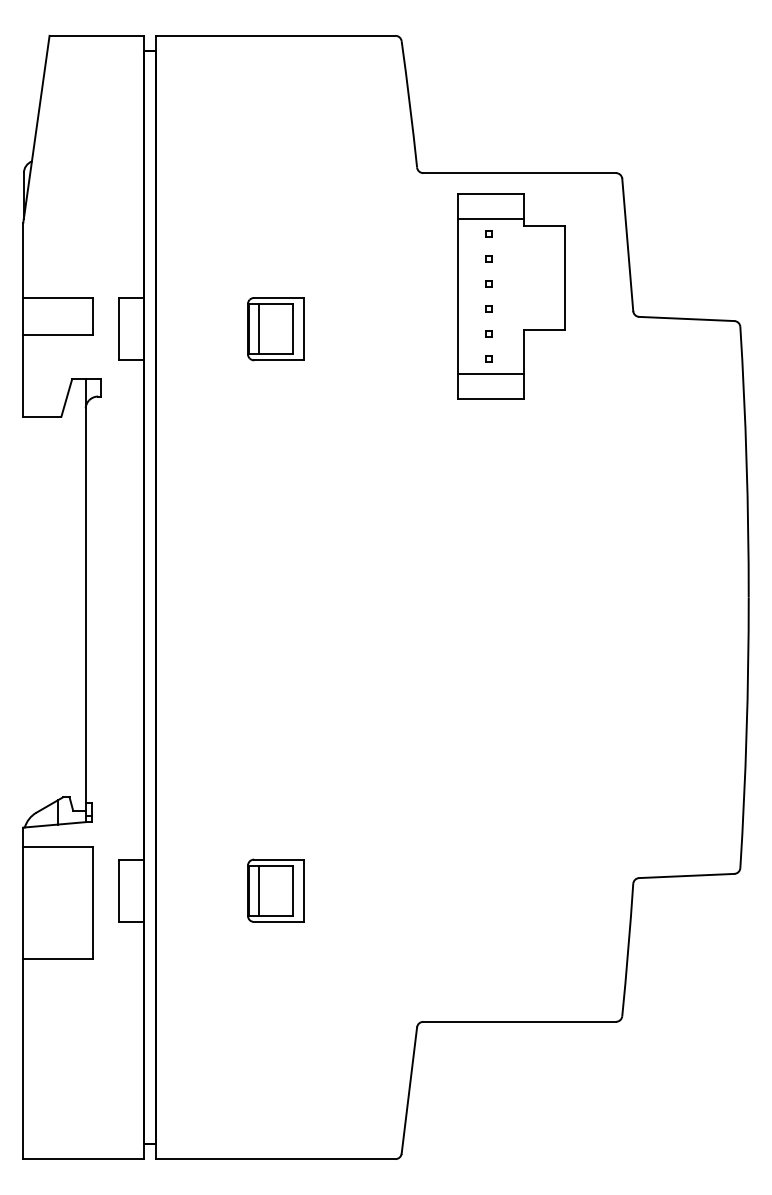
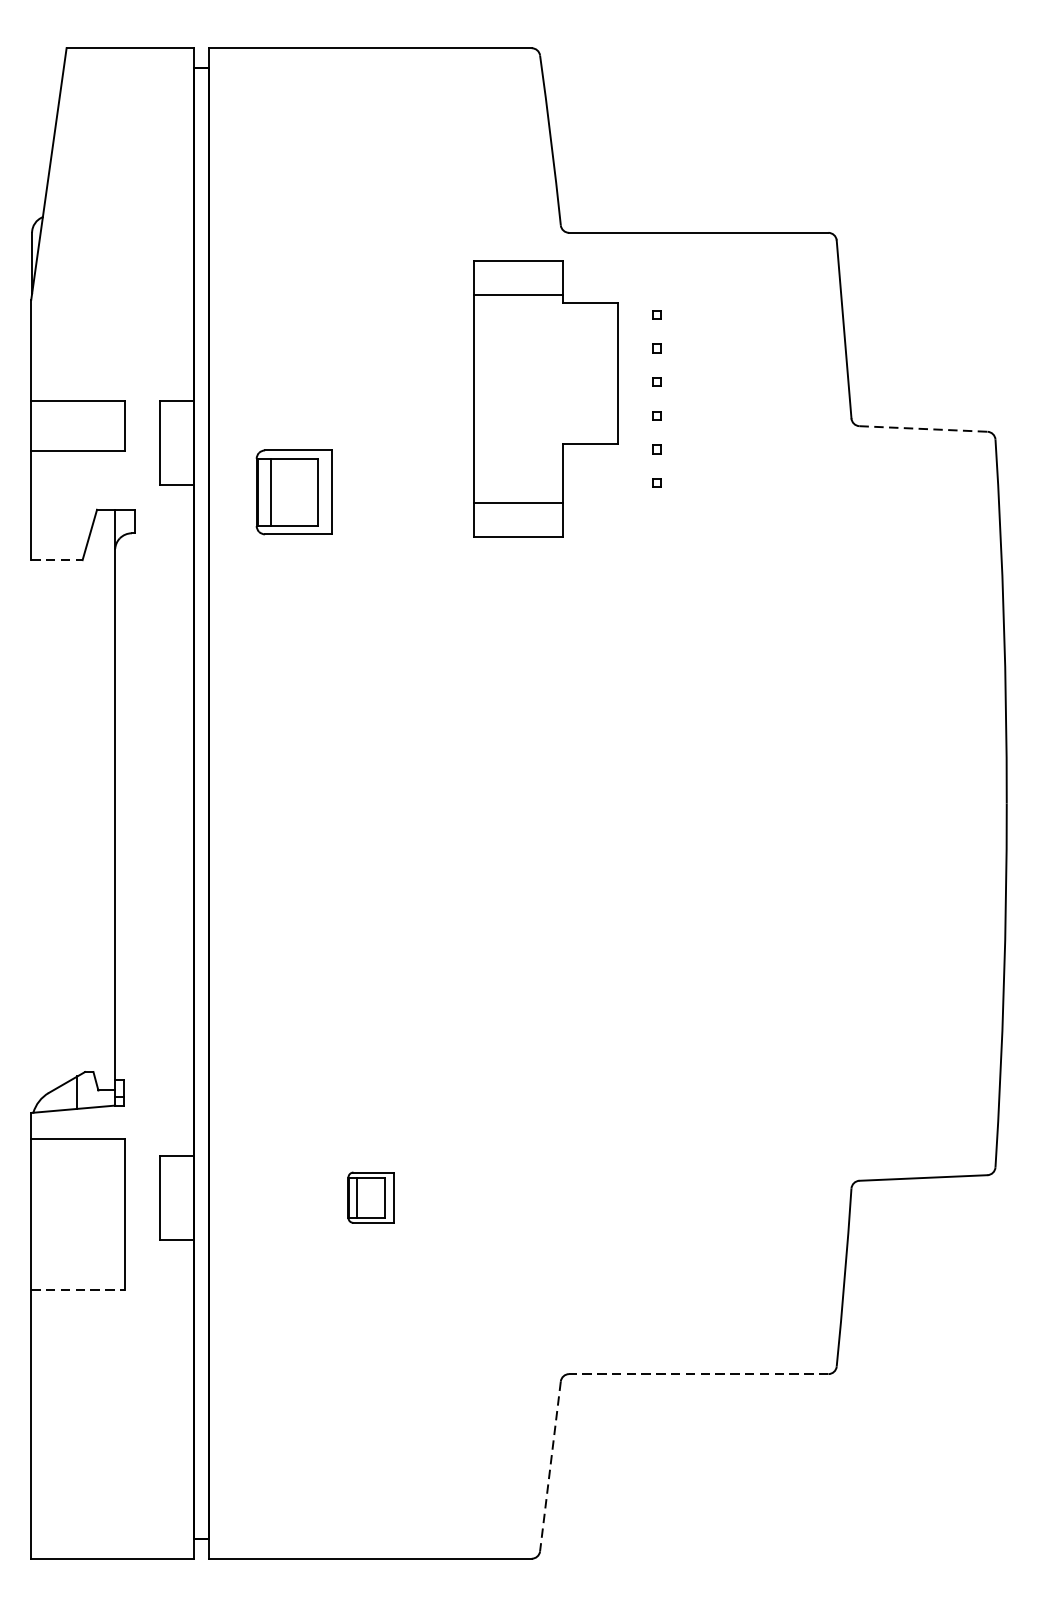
part: (511, 296) -> (546, 398), moved
line: (686, 318) -> (923, 428), solid -> dashed
part: (275, 329) -> (293, 492), moved
line: (42, 416) -> (57, 560), solid -> dashed
part: (275, 890) -> (370, 1197), size x0.6
line: (58, 959) -> (78, 1290), solid -> dashed
line: (519, 1021) -> (698, 1373), solid -> dashed
line: (409, 1090) -> (550, 1466), solid -> dashed

